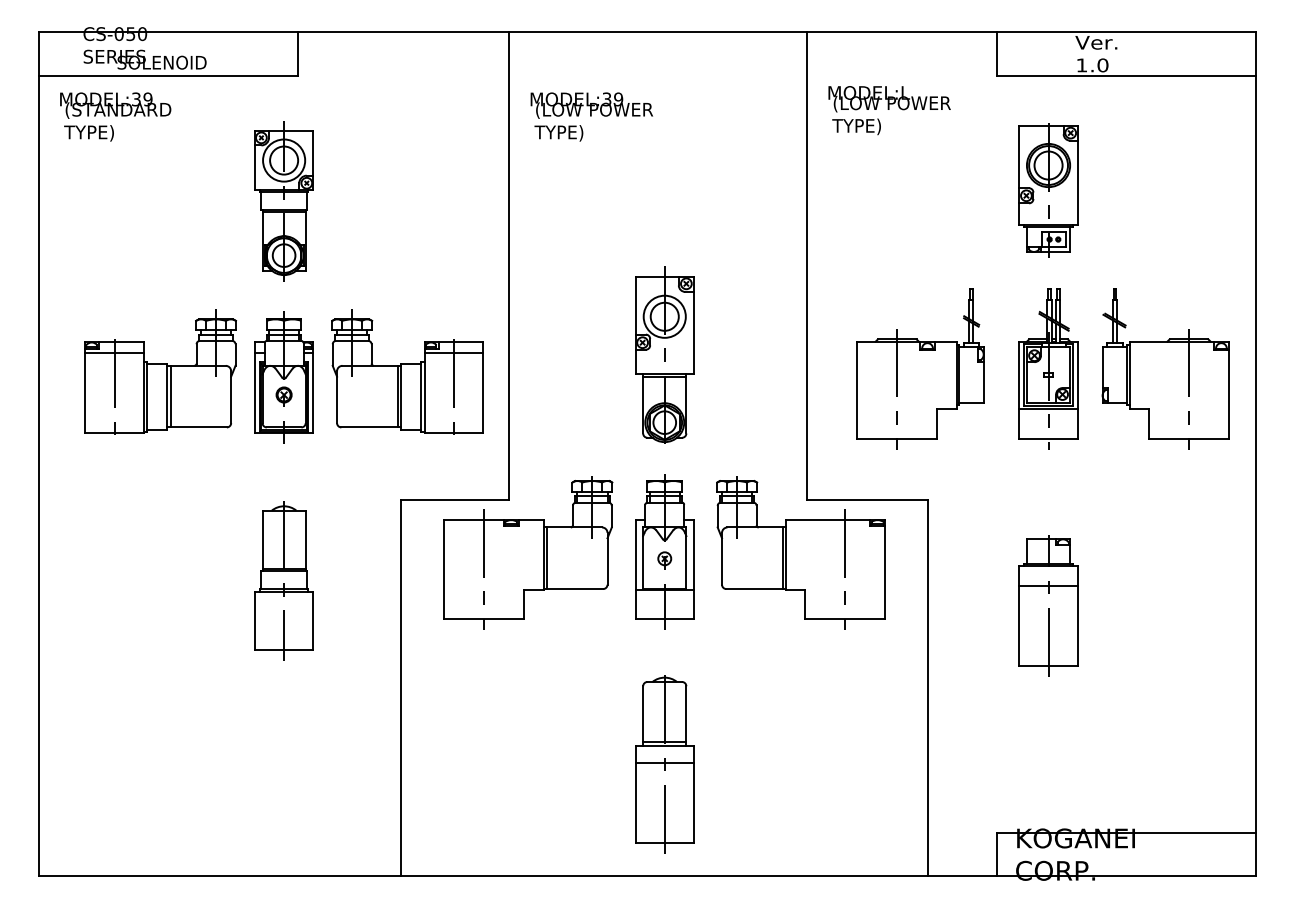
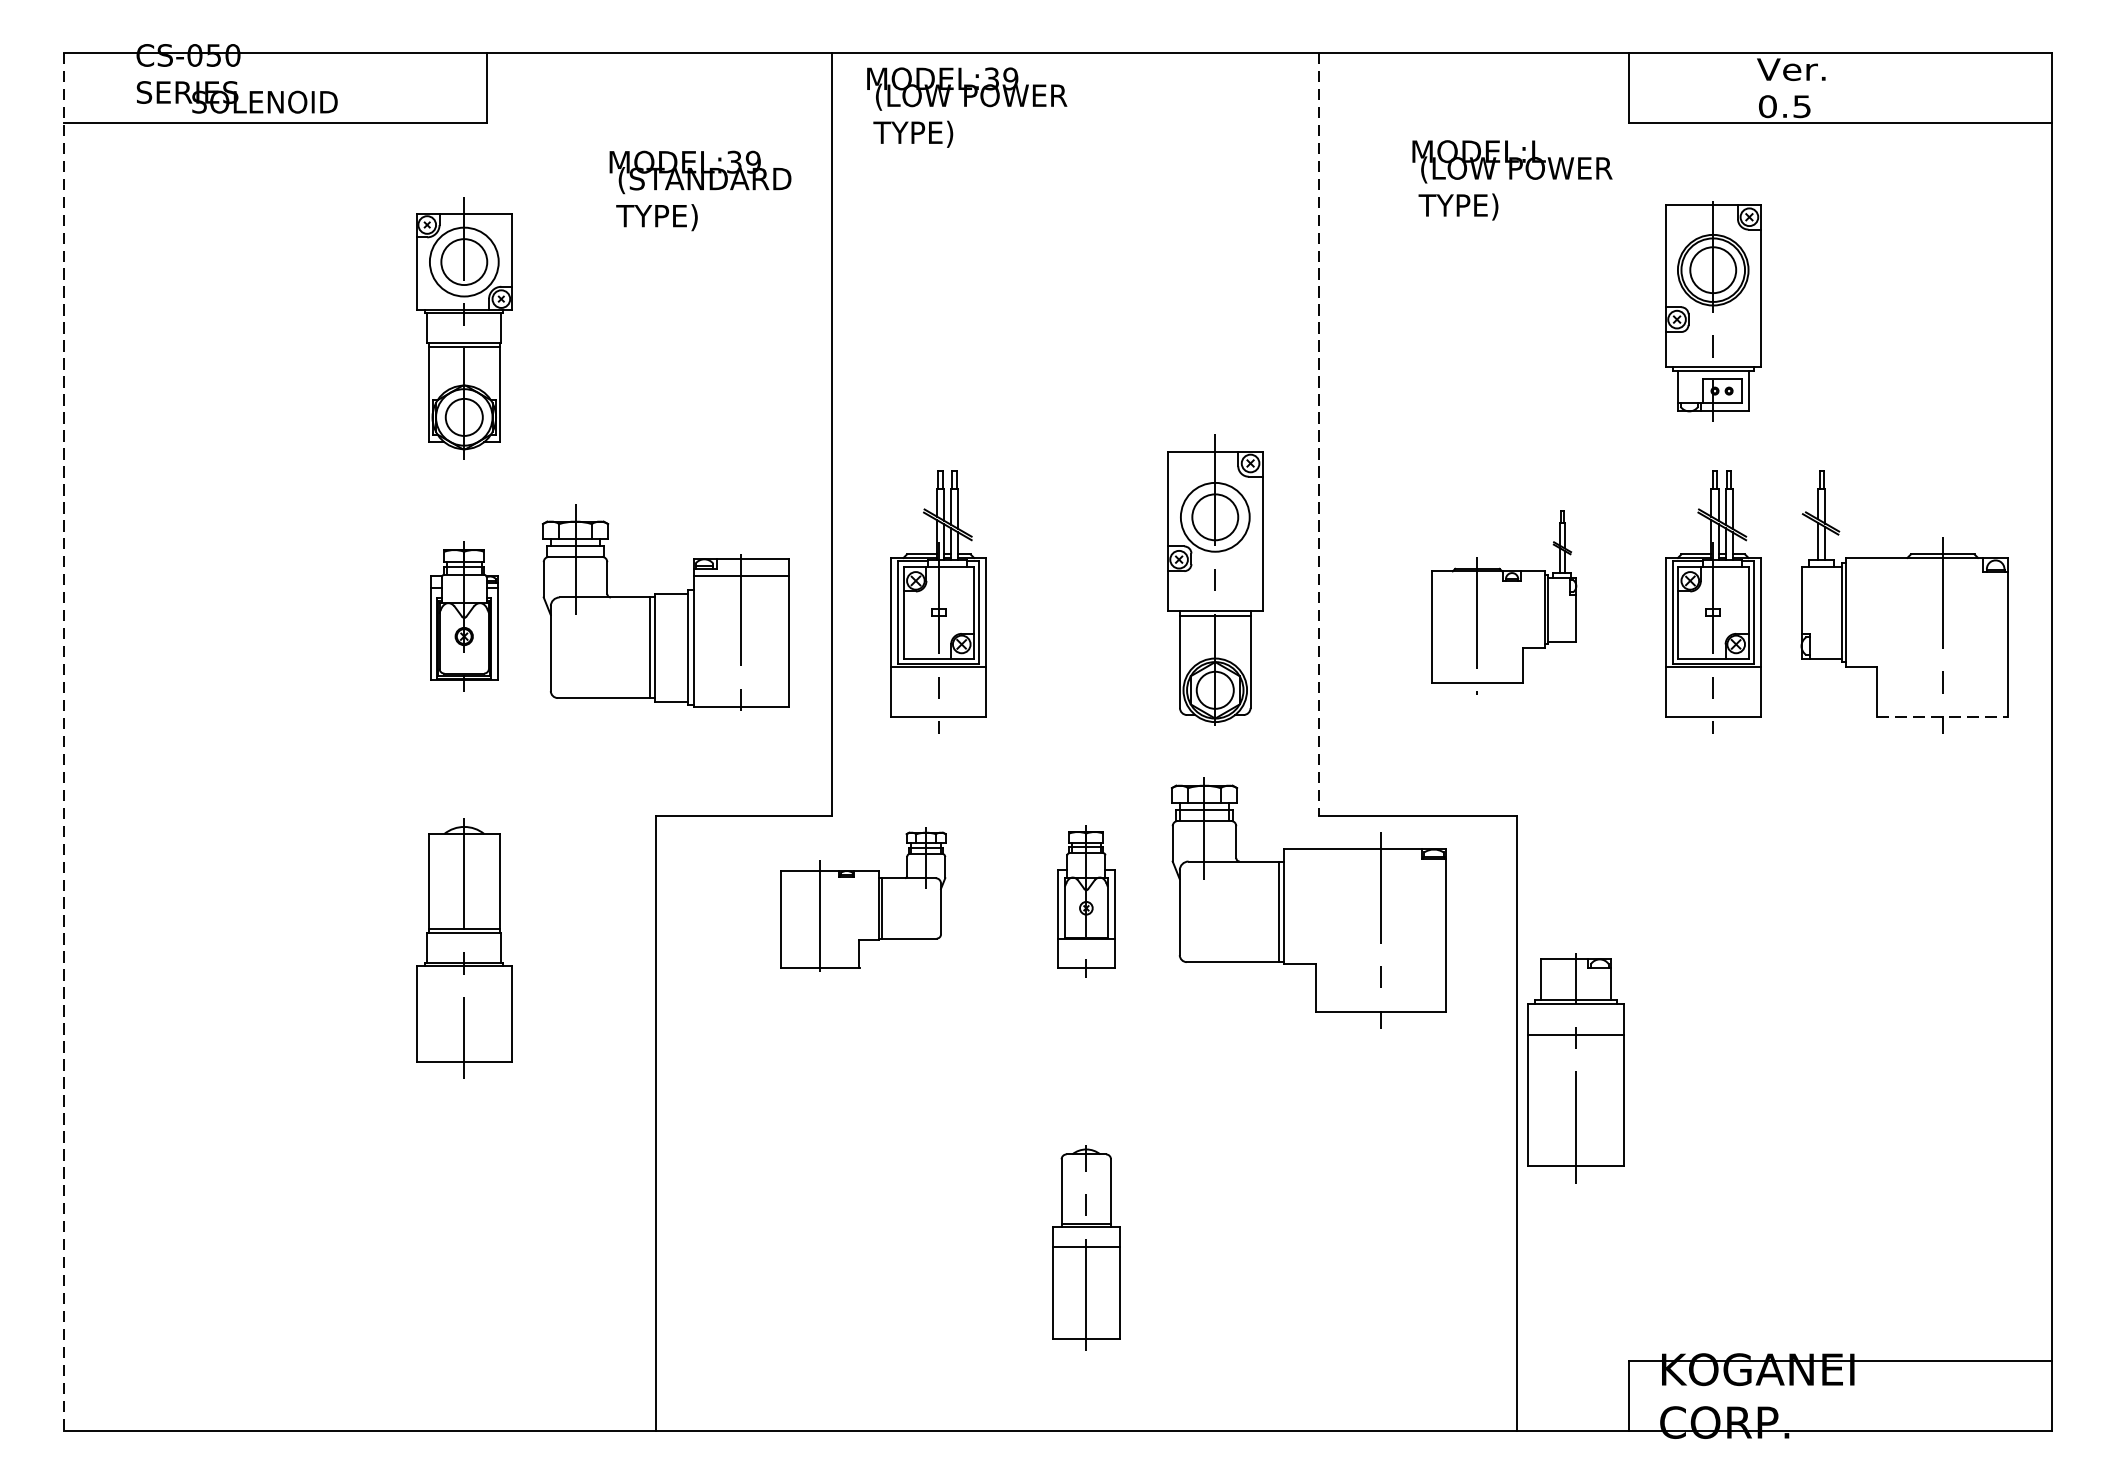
text: (1092, 65) -> (1785, 106), 1.0 -> 0.5
text: (889, 110) -> (1512, 180), moved
text: (115, 116) -> (700, 190), moved
text: (591, 116) -> (966, 106), moved
line: (807, 266) -> (1319, 435), solid -> dashed
part: (664, 354) -> (1214, 578), moved
part: (574, 368) -> (938, 601), added
part: (920, 368) -> (1504, 601), size x0.7
part: (160, 371) -> (262, 606), removed
part: (283, 377) -> (463, 616), size x0.7
line: (1188, 438) -> (1941, 716), solid -> dashed
line: (38, 454) -> (63, 742), solid -> dashed
part: (664, 551) -> (1085, 900), size x0.6
part: (528, 552) -> (863, 902), size x0.6
part: (1048, 605) -> (1575, 1067), moved
part: (664, 764) -> (1085, 1248), size x0.7

